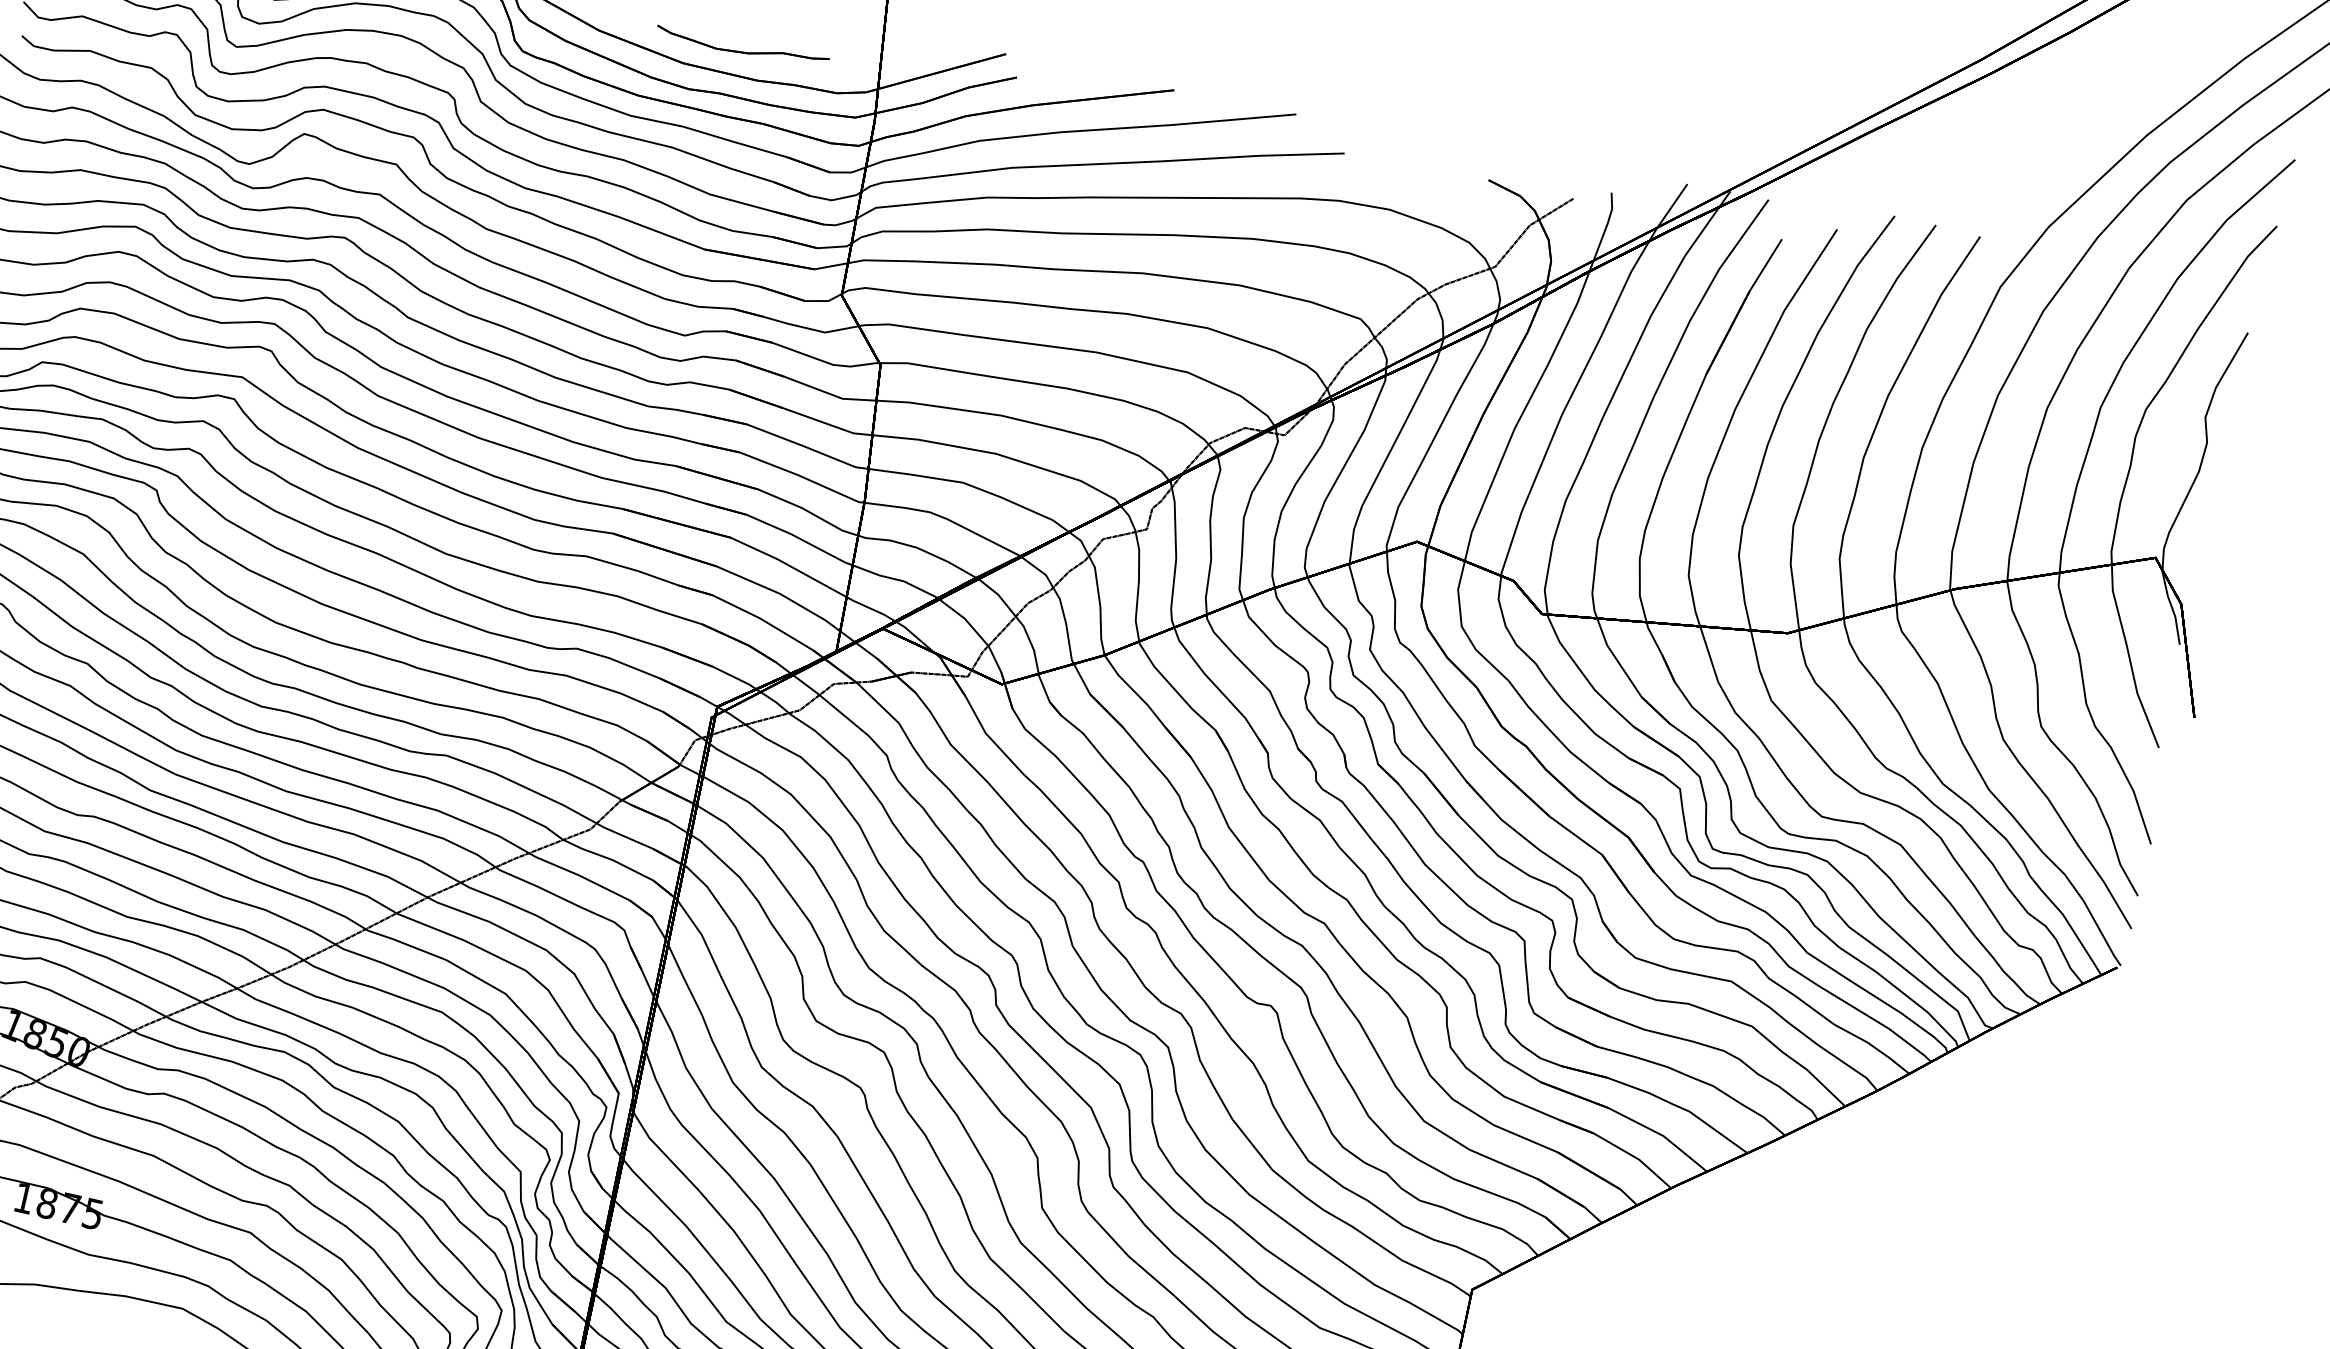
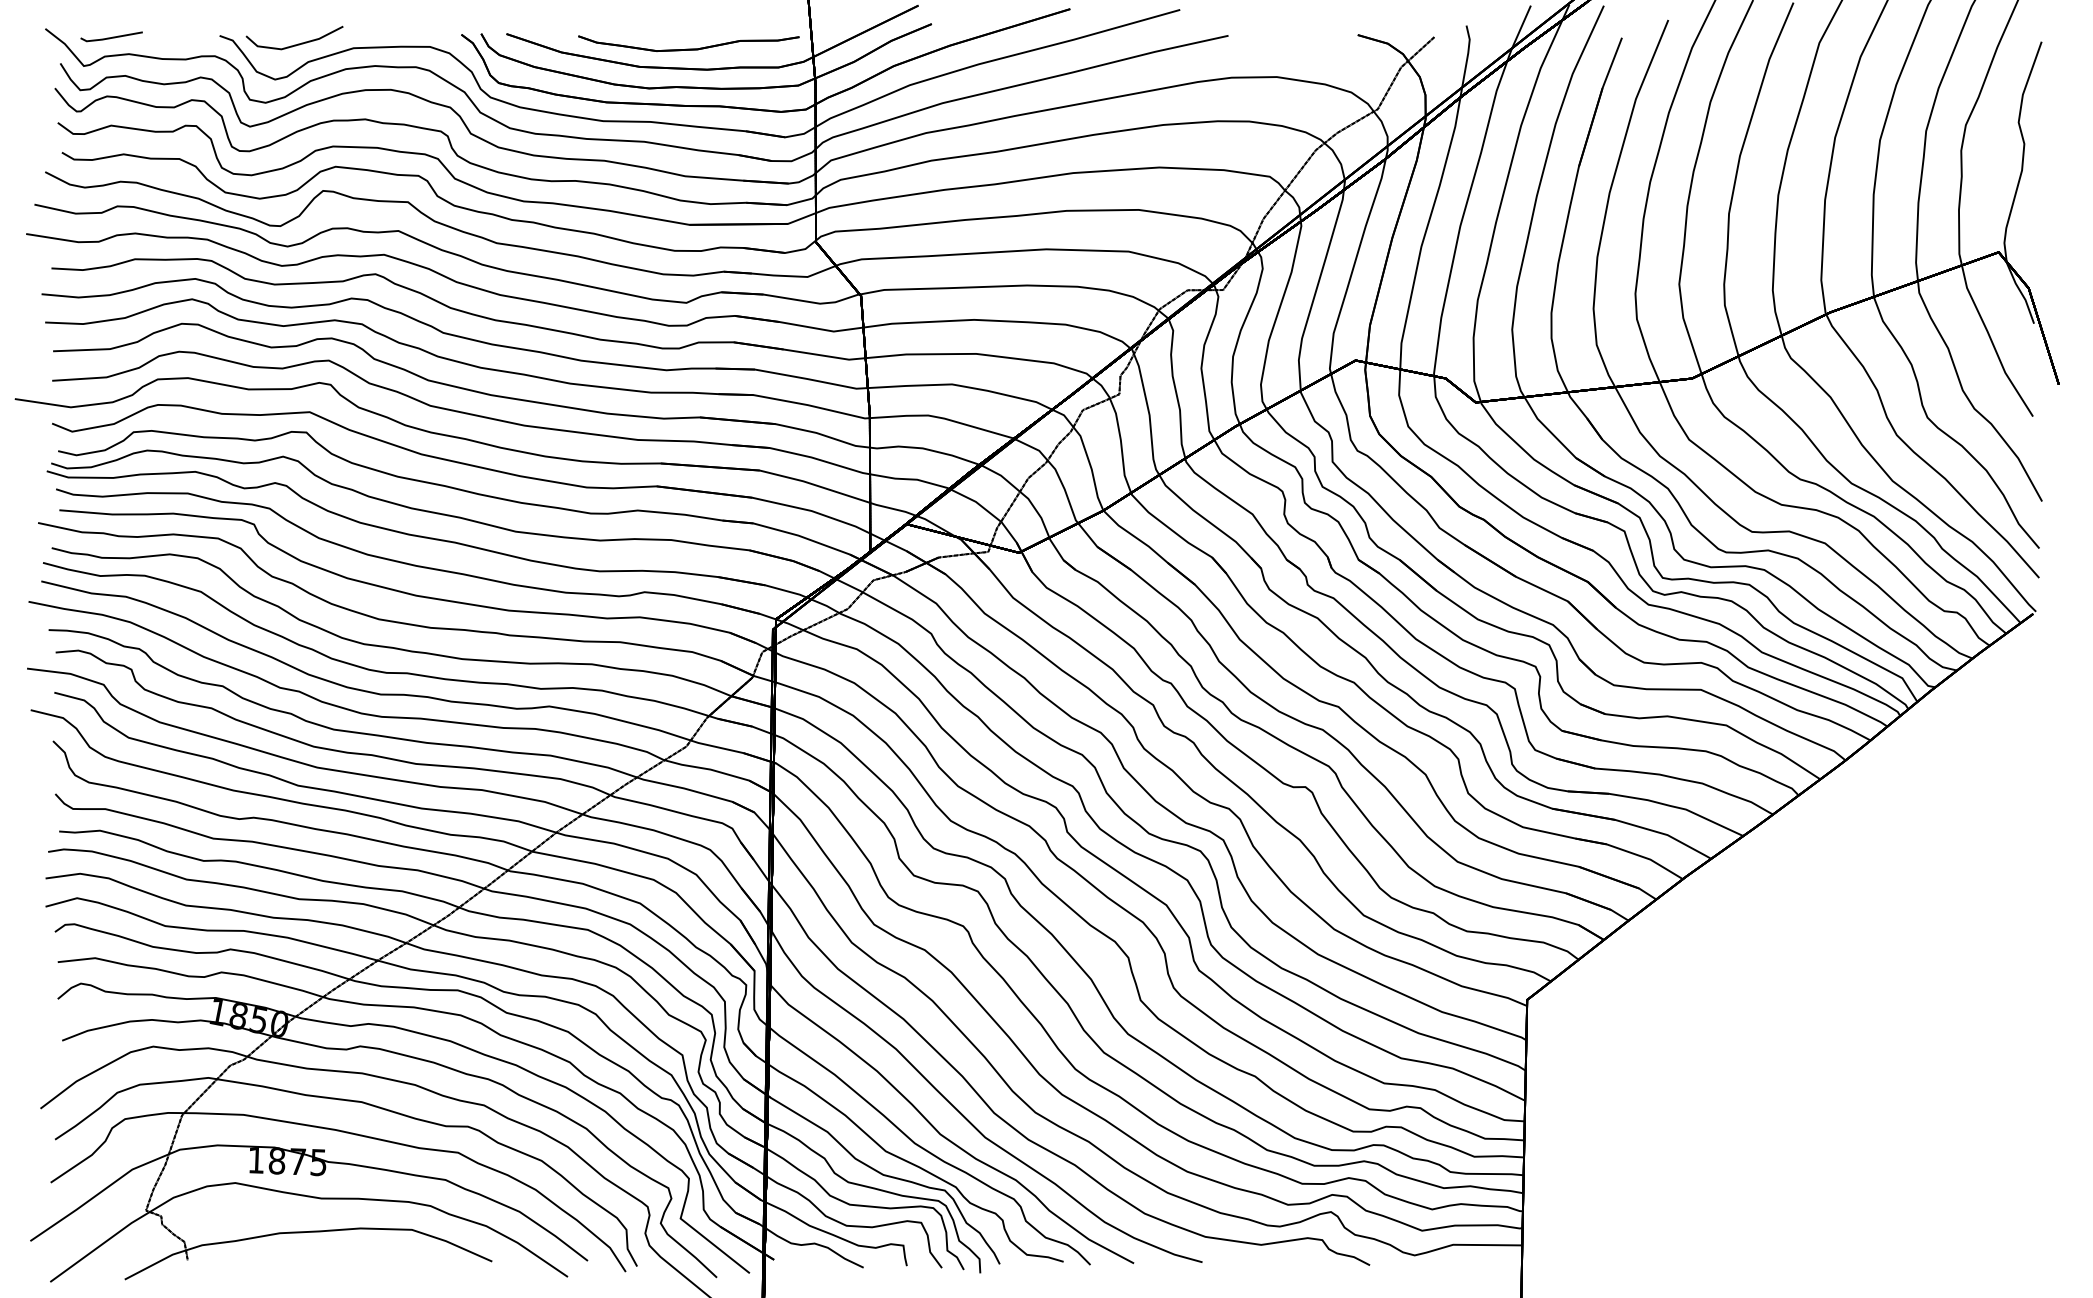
part: (742, 47) -> (688, 43), size x1.43

